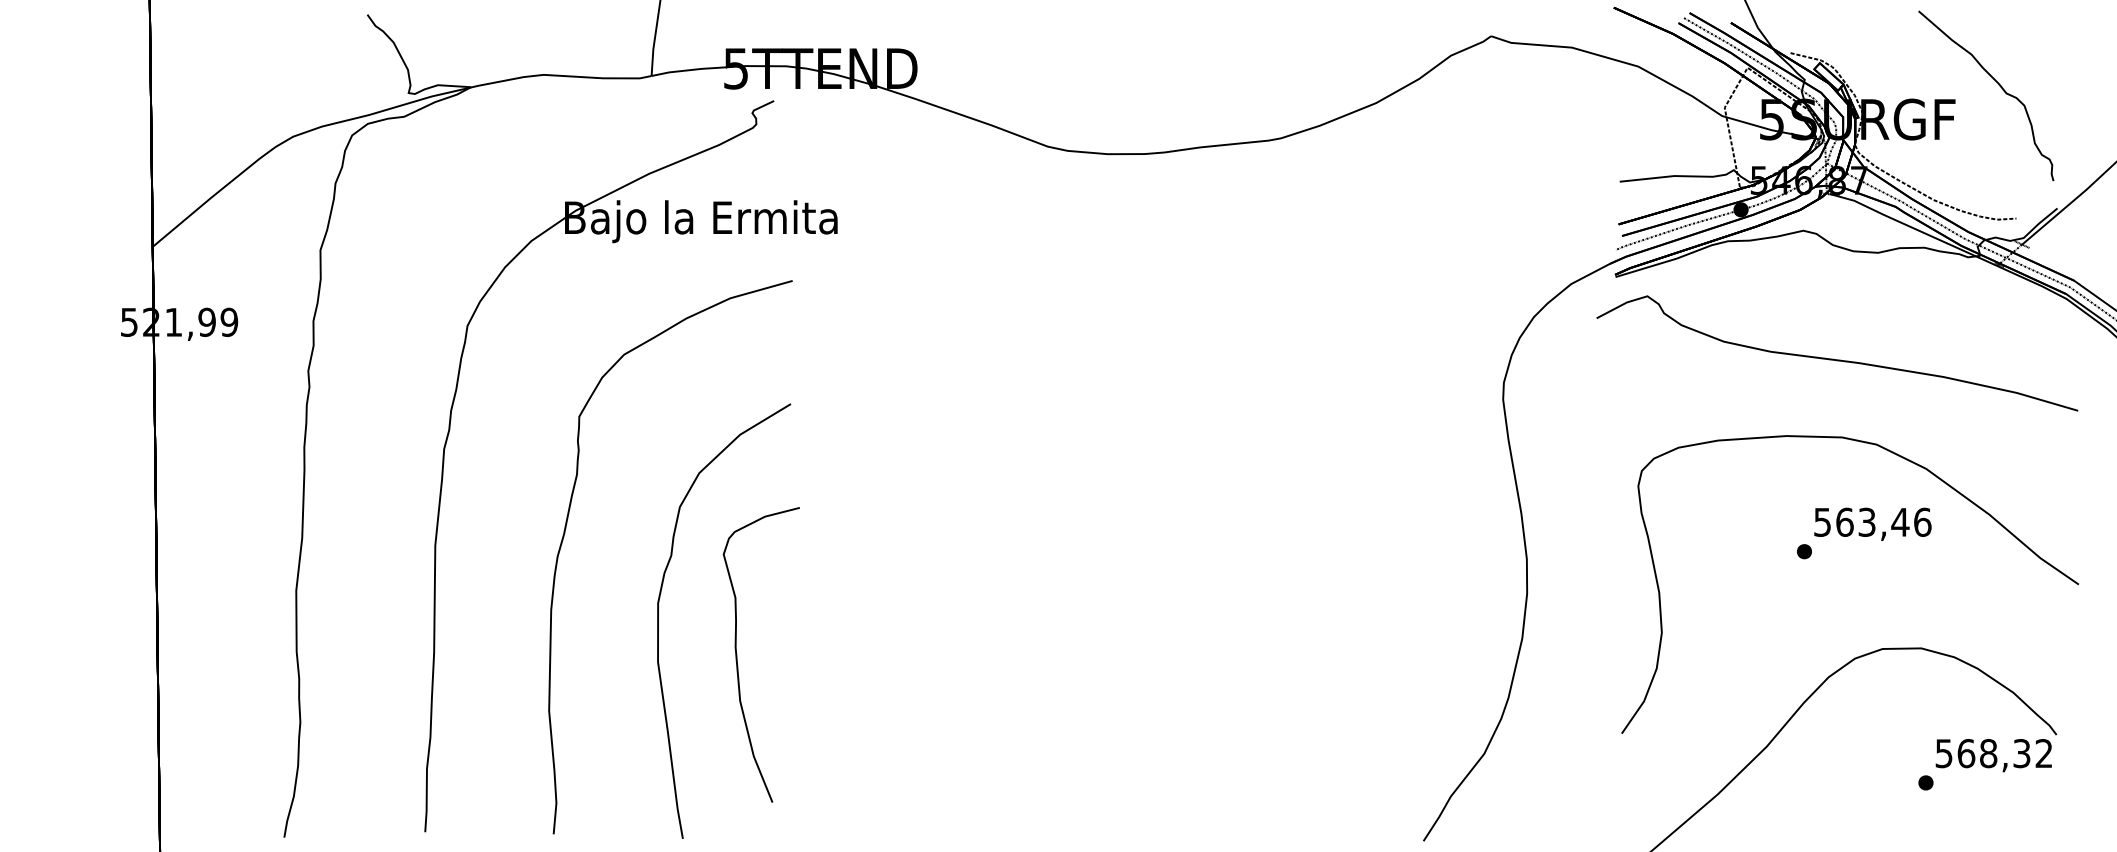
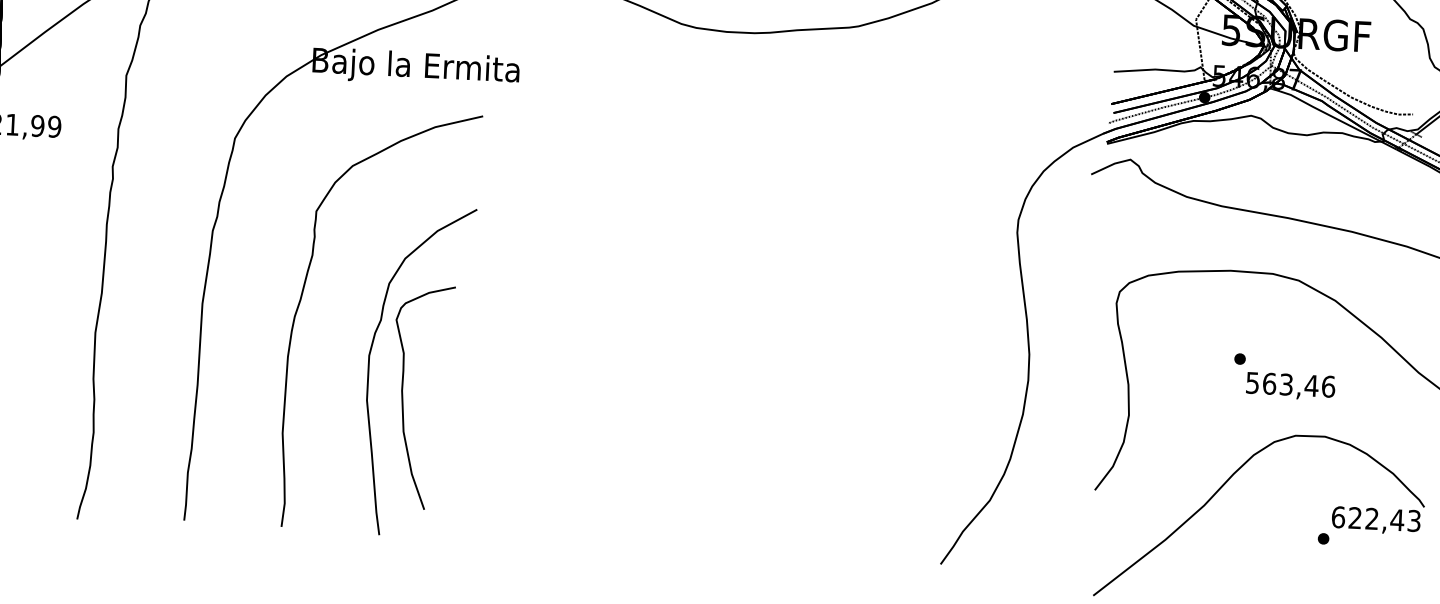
text: (1872, 523) -> (1290, 385), moved
part: (737, 654) -> (403, 396), moved
text: (1993, 753) -> (1375, 519), 568,32 -> 622,43

